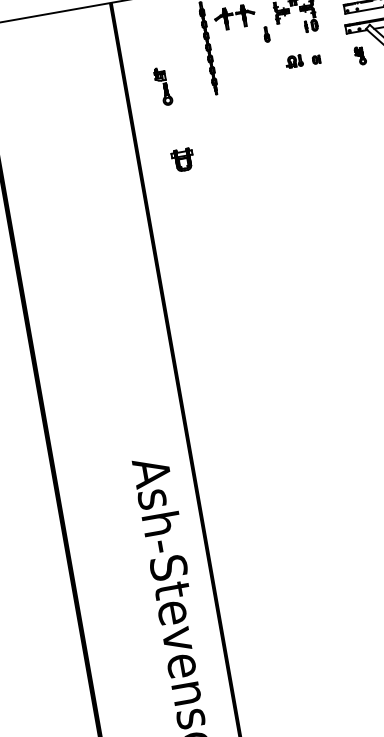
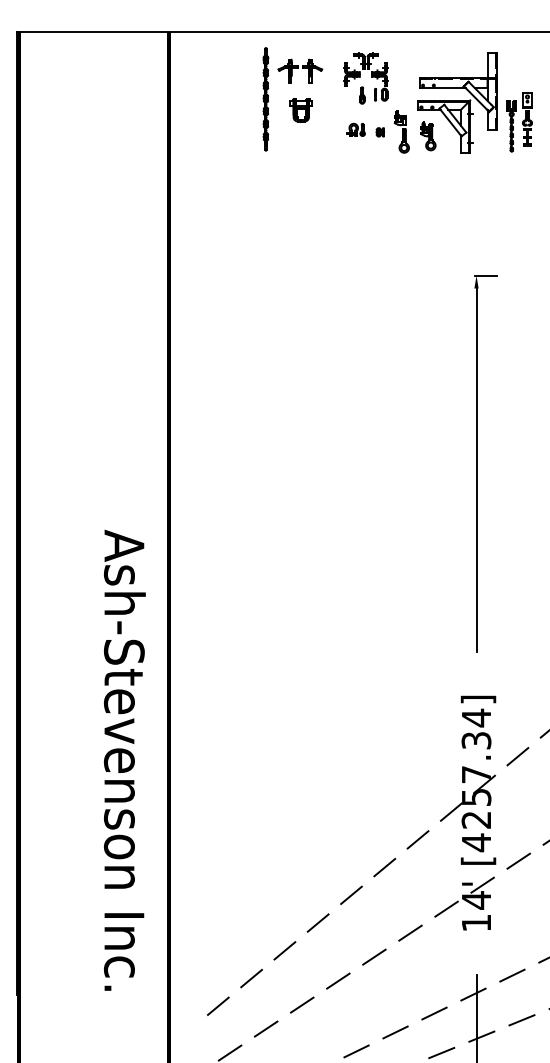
part: (266, 34) -> (362, 95), moved
part: (360, 55) -> (428, 136), size x1.43
part: (162, 86) -> (401, 131), moved
part: (182, 160) -> (300, 110), moved

